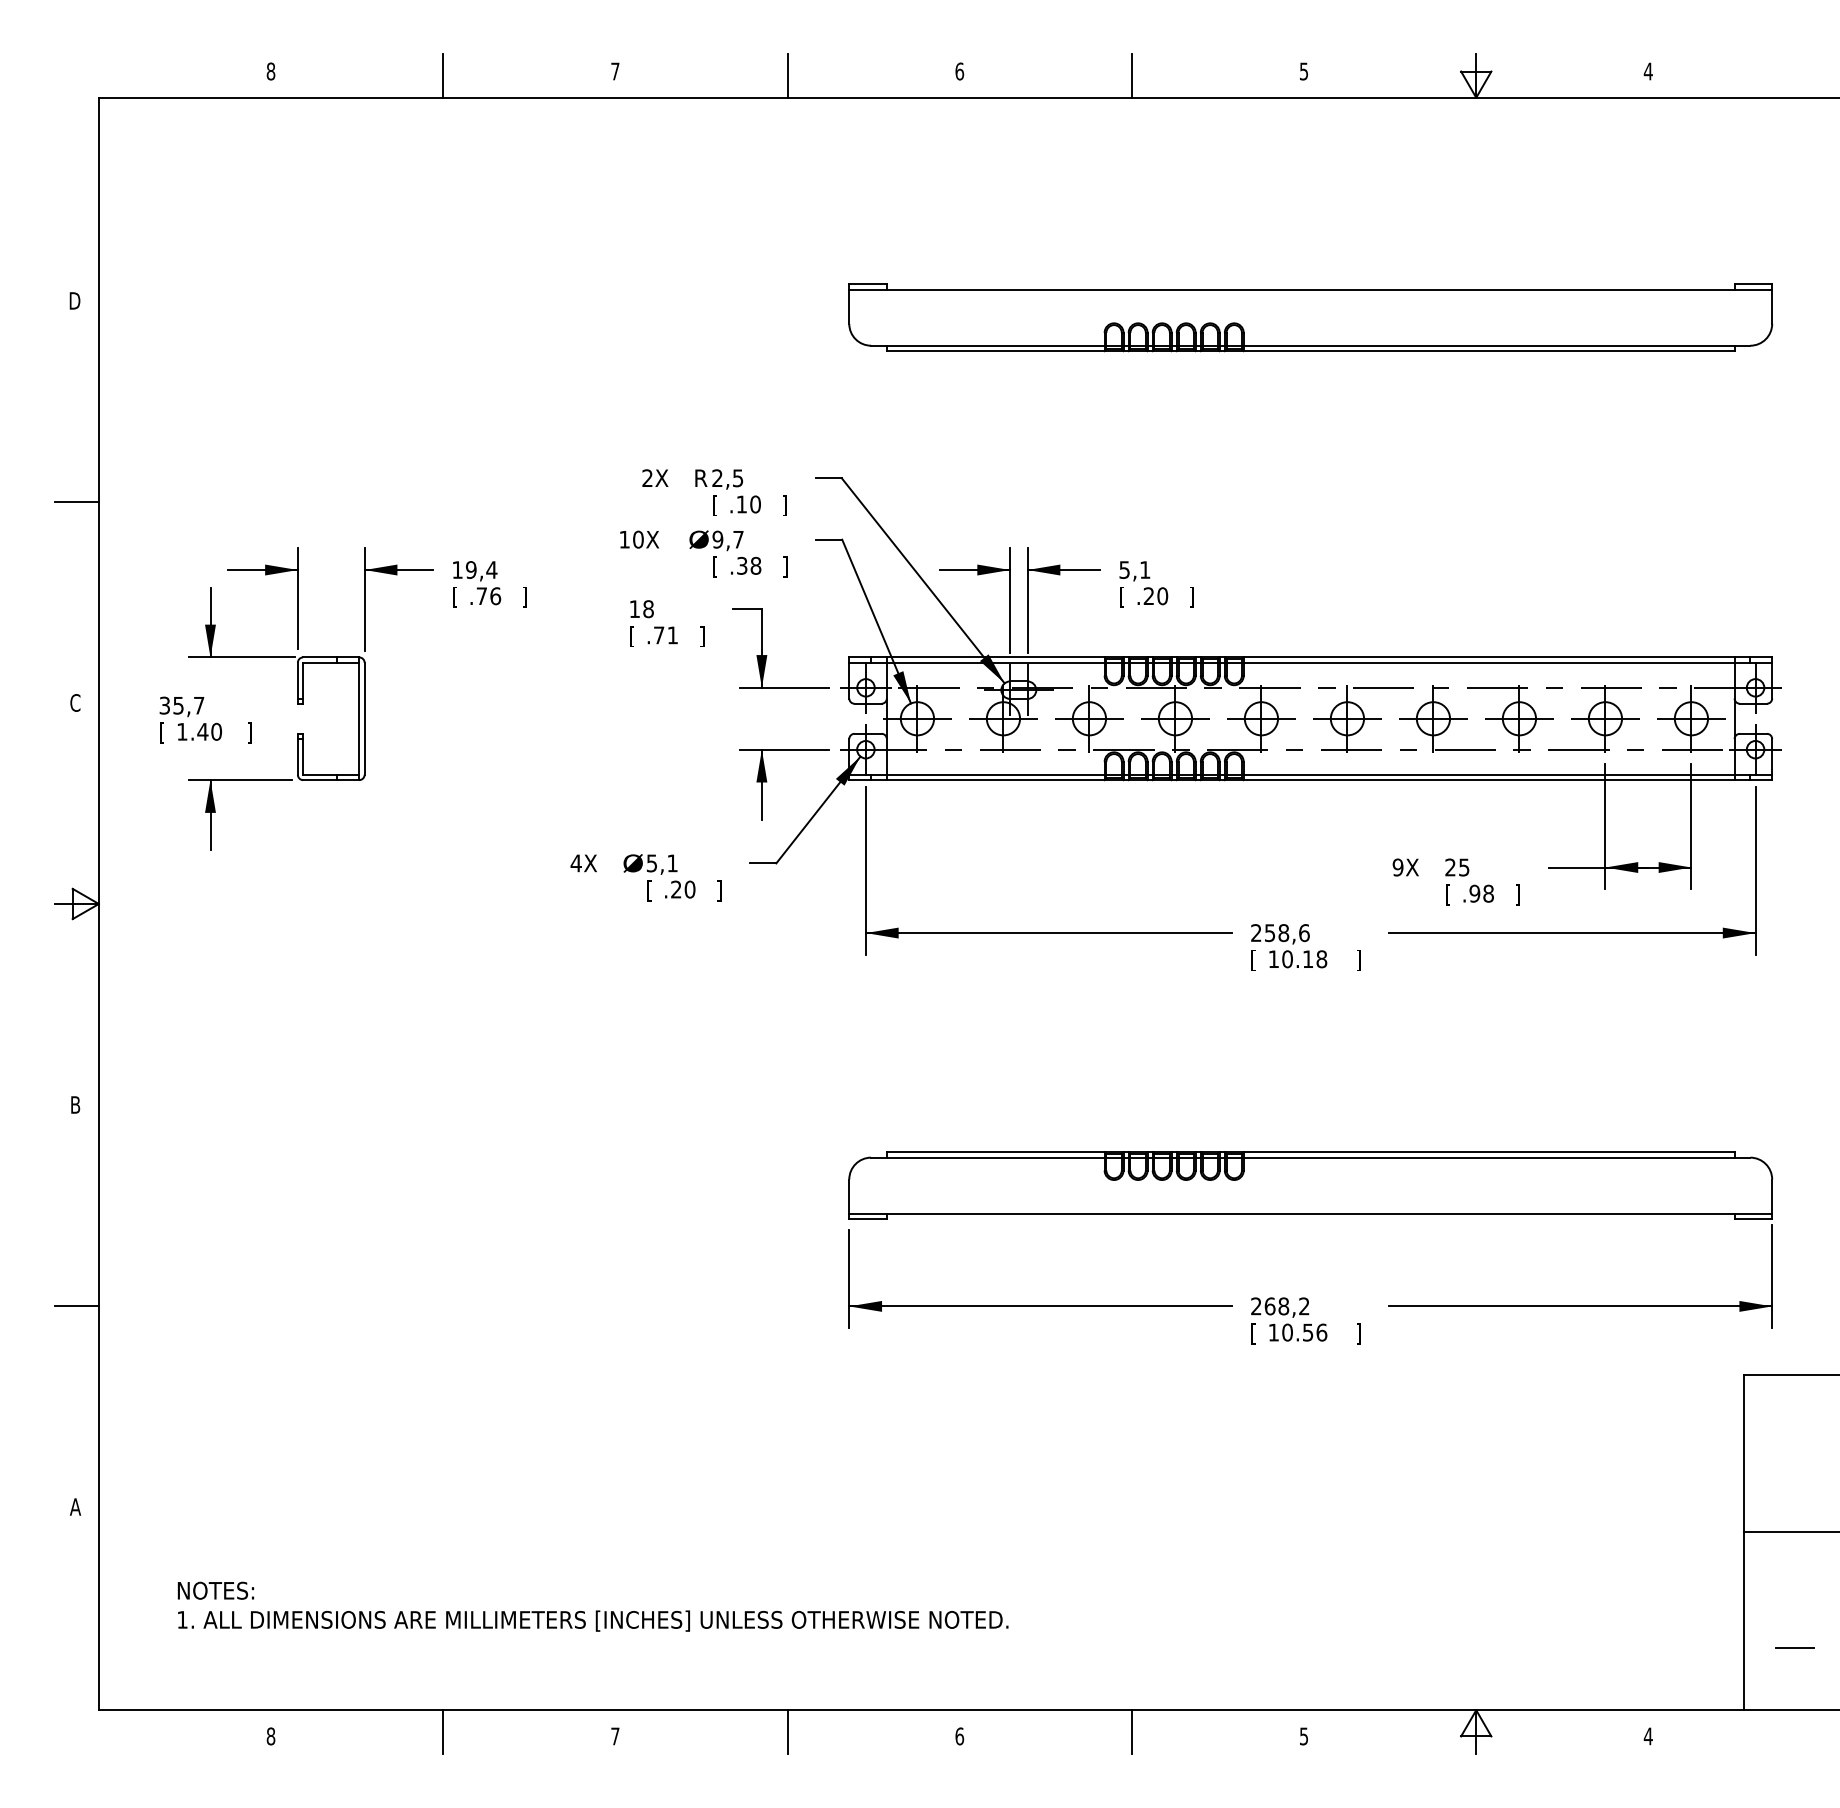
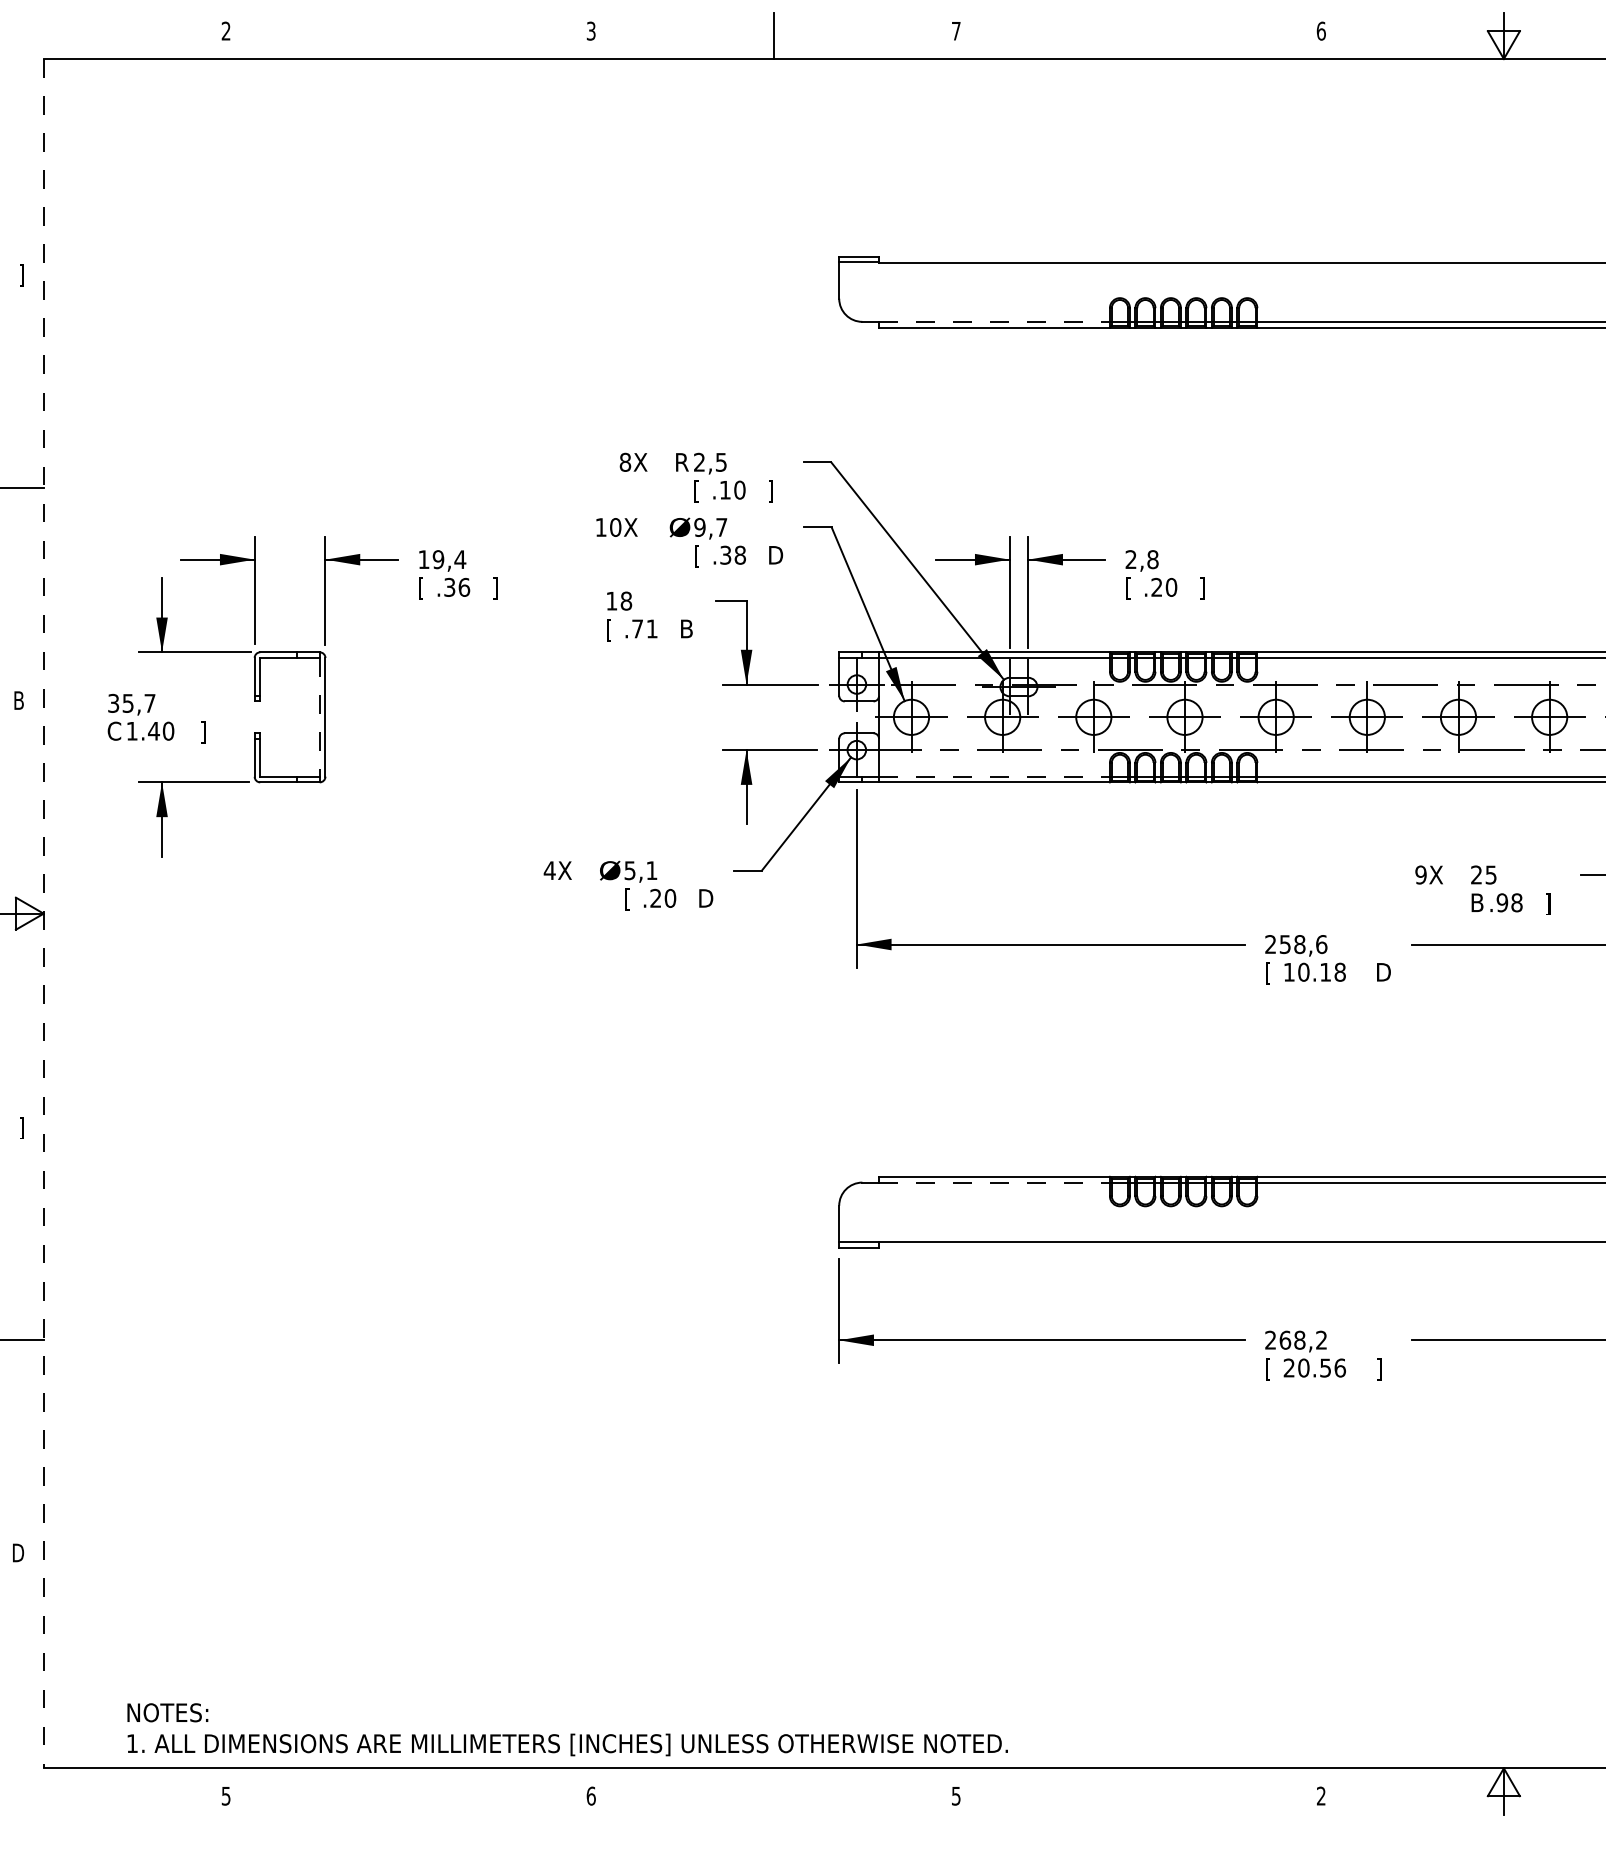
text: (270, 71) -> (225, 31), 8 -> 2
text: (615, 71) -> (591, 31), 7 -> 3
text: (959, 71) -> (956, 31), 6 -> 7
text: (1303, 71) -> (1320, 31), 5 -> 6
line: (443, 75) -> (409, 35), removed
line: (1131, 75) -> (1138, 35), removed
text: (74, 301) -> (17, 274), D -> ]
line: (996, 345) -> (995, 321), solid -> dashed
text: (647, 478) -> (625, 462), 2X -> 8X
text: (789, 566) -> (775, 555), ] -> D
text: (1134, 569) -> (1141, 559), 5,1 -> 2,8
text: (481, 596) -> (449, 587), .76 -> .36
text: (705, 636) -> (686, 630), ] -> B
text: (75, 702) -> (18, 700), C -> B
line: (359, 718) -> (320, 717), solid -> dashed
text: (165, 732) -> (114, 731), [ -> C
line: (996, 774) -> (995, 776), solid -> dashed
text: (723, 890) -> (705, 899), ] -> D
text: (1450, 894) -> (1476, 903), [ -> B
line: (98, 904) -> (43, 914), solid -> dashed
text: (1362, 960) -> (1383, 973), ] -> D
text: (75, 1106) -> (18, 1128), B -> ]
line: (996, 1157) -> (995, 1182), solid -> dashed
text: (1273, 1332) -> (1288, 1367), 10.56 -> 20.56
text: (75, 1506) -> (18, 1552), A -> D
text: (592, 1606) -> (567, 1729), moved
line: (443, 1731) -> (409, 1790), removed
line: (787, 1731) -> (773, 1790), removed
line: (1131, 1731) -> (1138, 1790), removed
text: (270, 1736) -> (225, 1796), 8 -> 5
text: (615, 1736) -> (591, 1796), 7 -> 6
text: (959, 1736) -> (956, 1796), 6 -> 5
text: (1303, 1736) -> (1320, 1796), 5 -> 2

